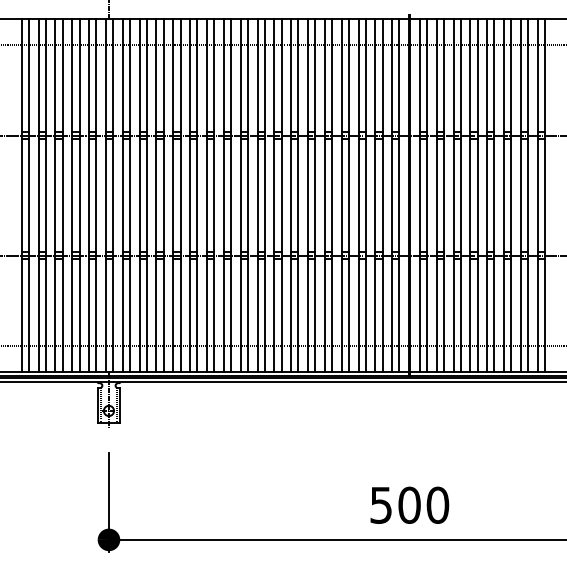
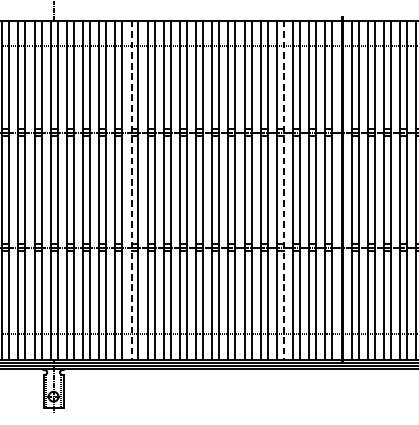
line: (190, 195) -> (131, 190), solid -> dashed
line: (348, 195) -> (283, 190), solid -> dashed

